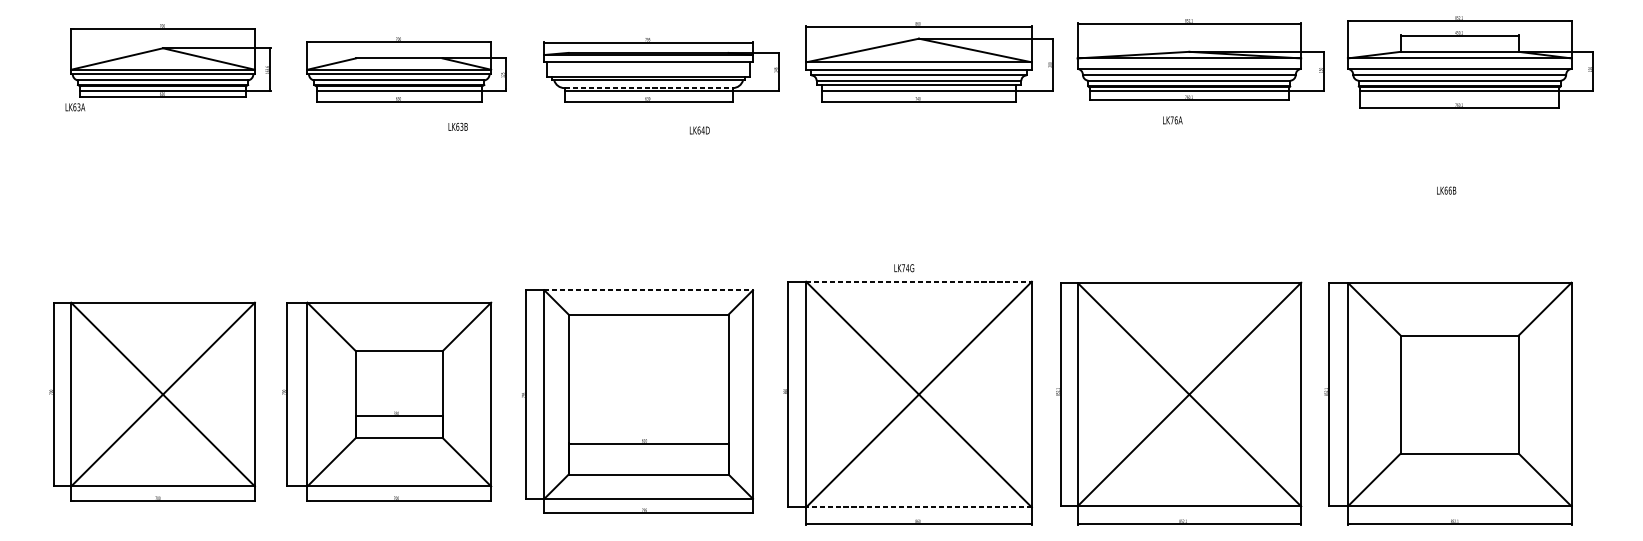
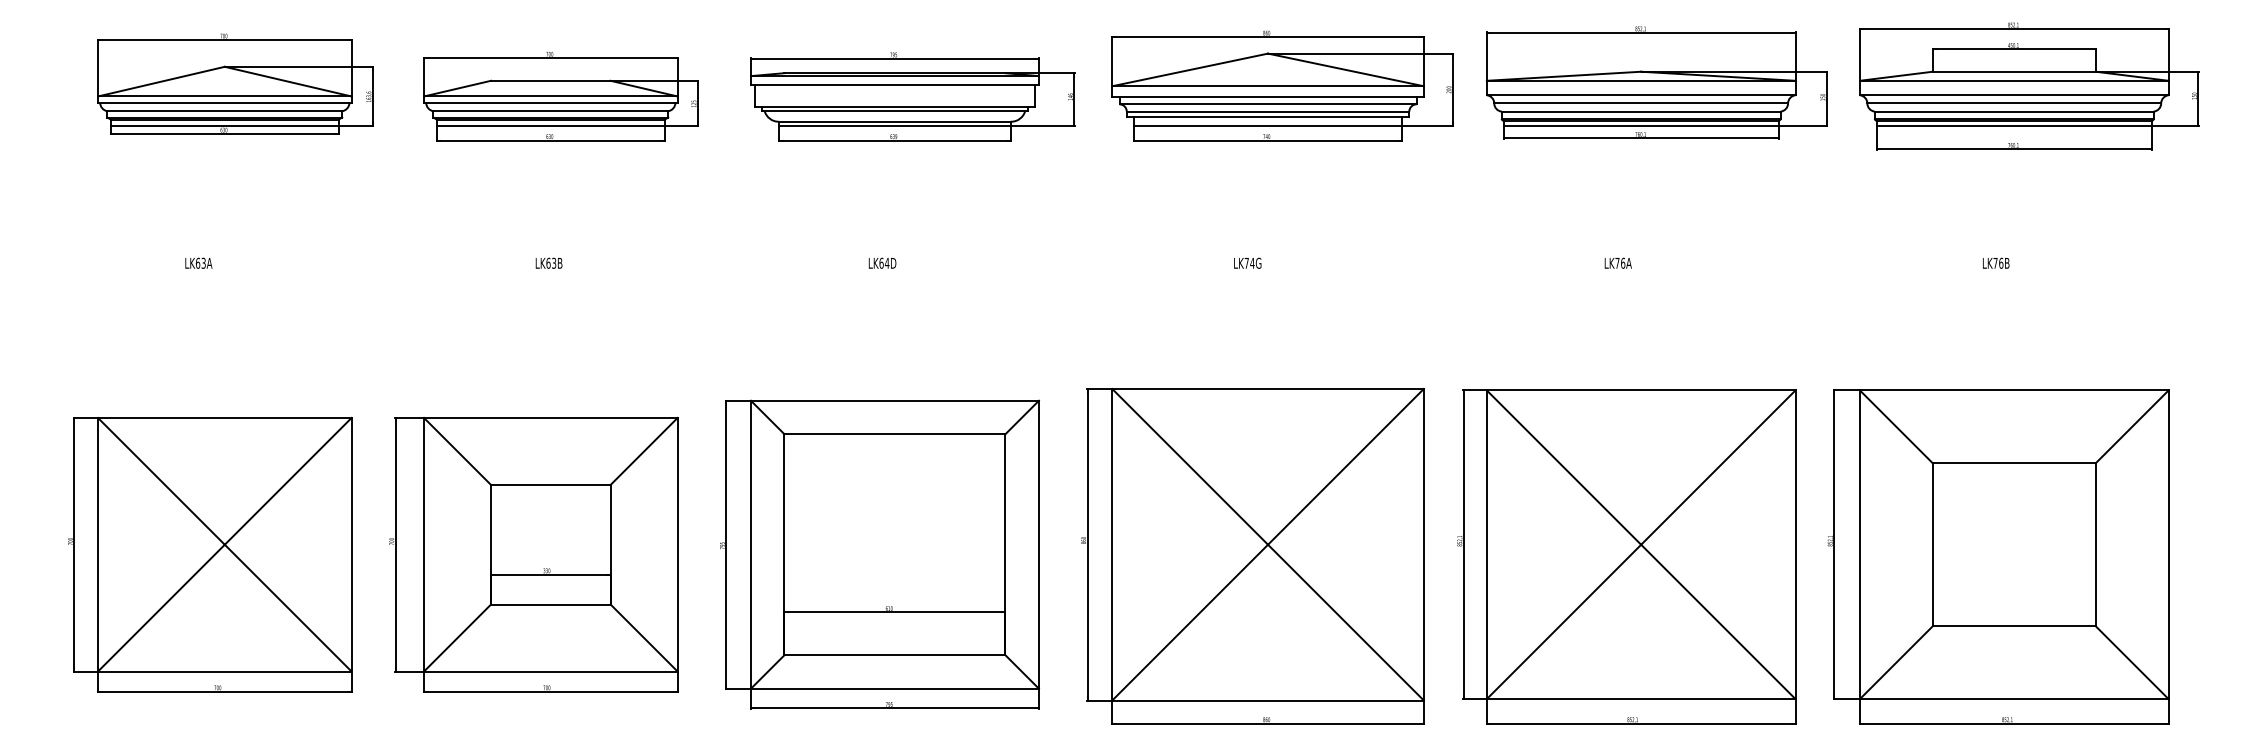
line: (648, 87) -> (894, 121), dashed -> solid
text: (75, 106) -> (198, 262), moved
text: (1172, 119) -> (1617, 262), moved
text: (457, 126) -> (548, 262), moved
text: (699, 129) -> (882, 262), moved
text: (1446, 190) -> (1995, 262), LK66B -> LK76B
text: (904, 267) -> (1247, 262), moved
line: (919, 281) -> (1268, 388), dashed -> solid
line: (648, 290) -> (894, 400), dashed -> solid
line: (919, 507) -> (1268, 700), dashed -> solid

